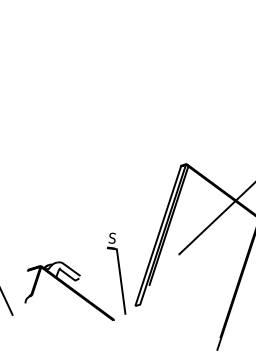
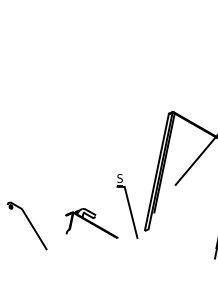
part: (71, 289) -> (91, 223), size x0.7

